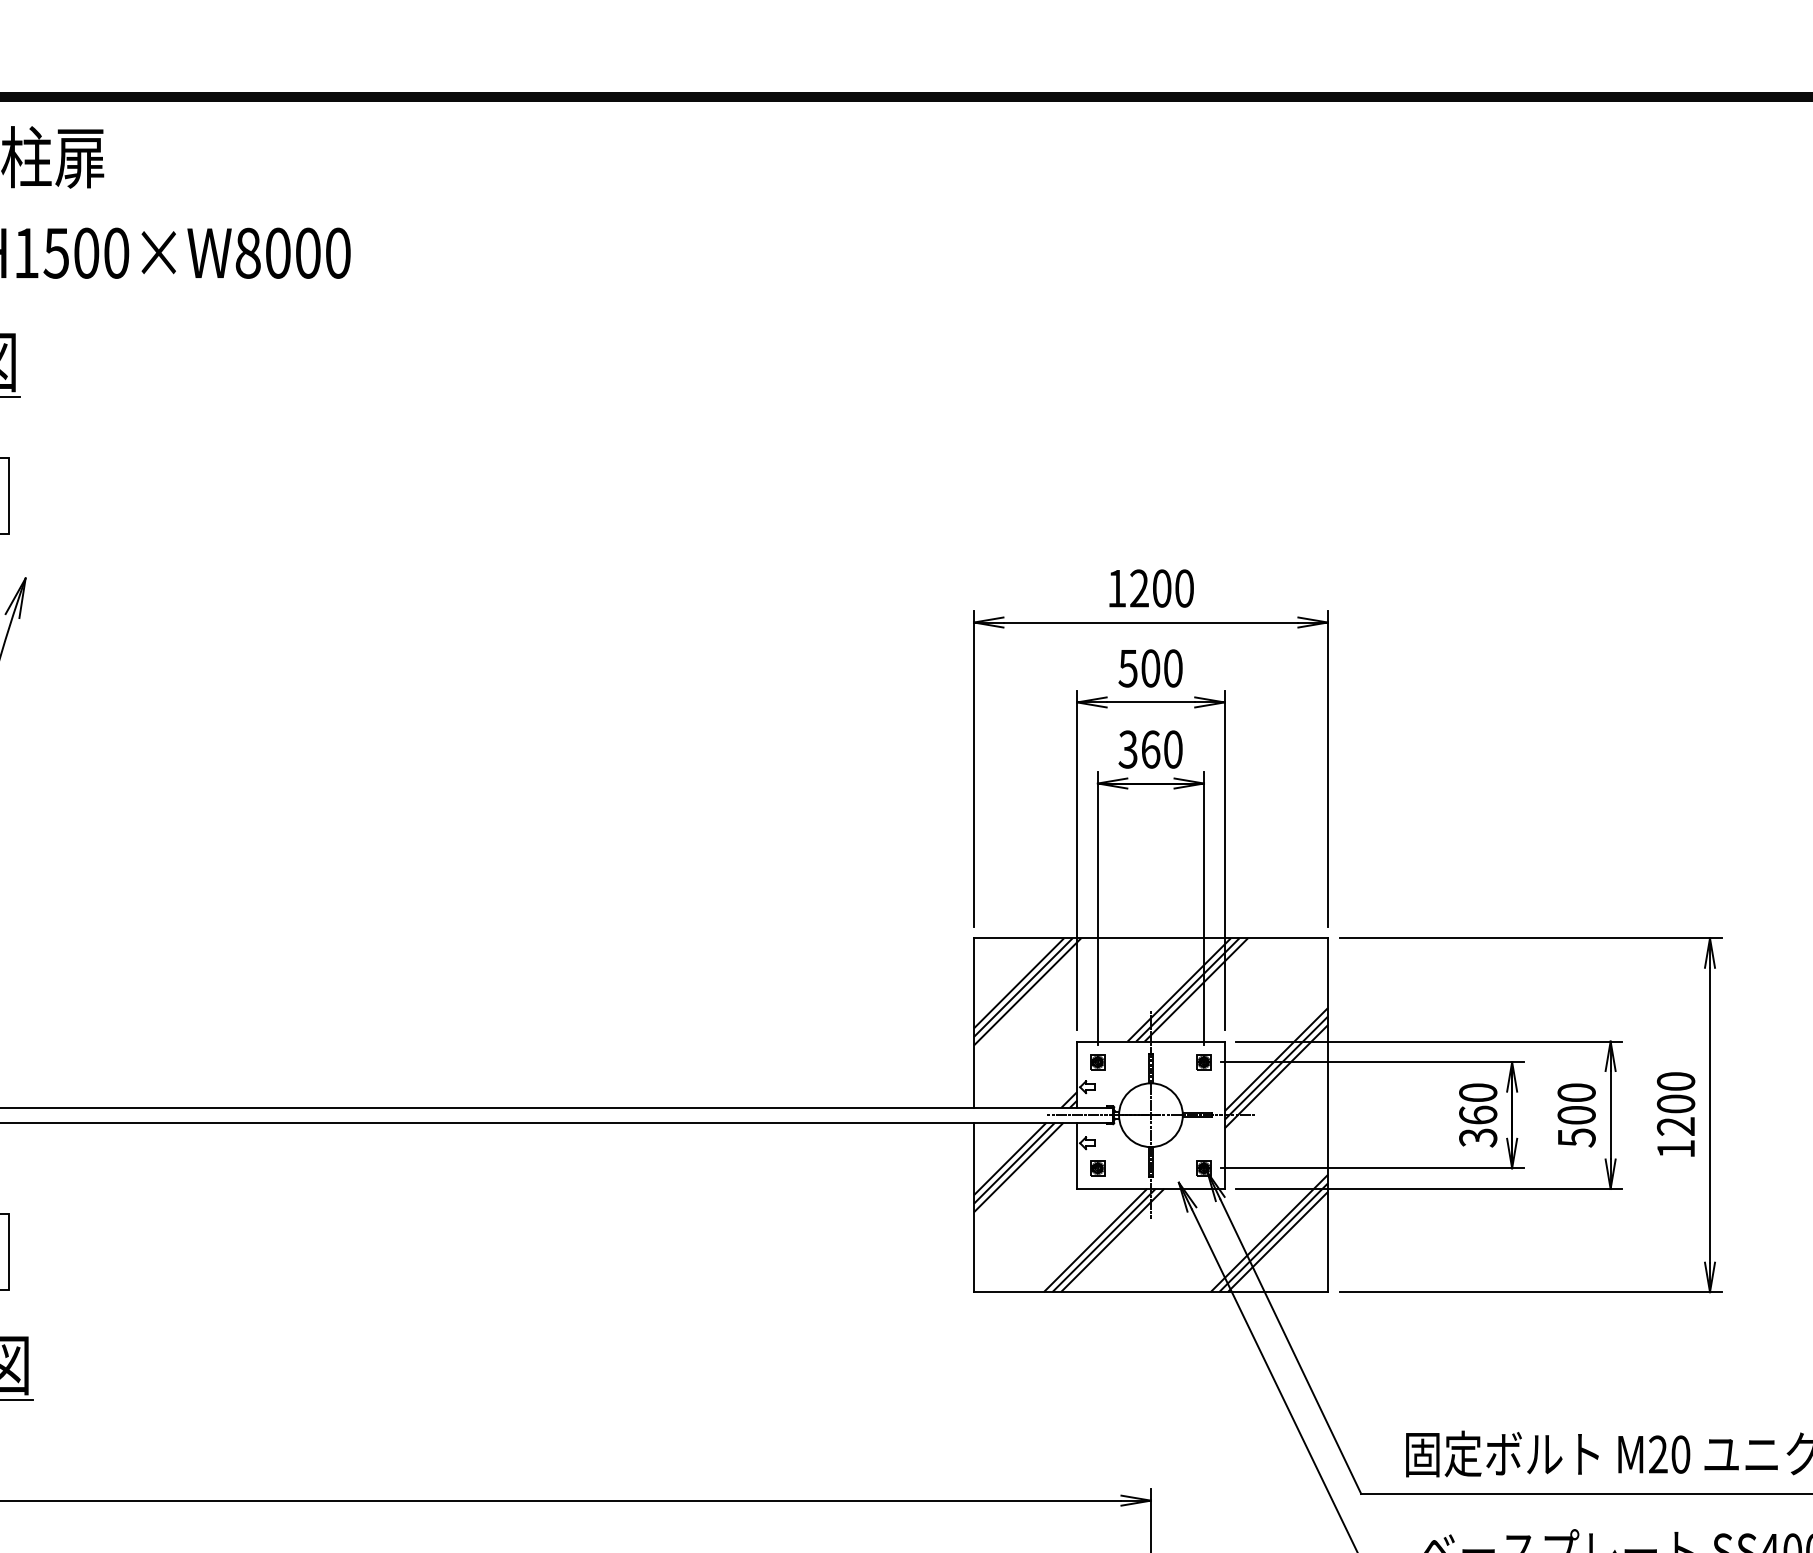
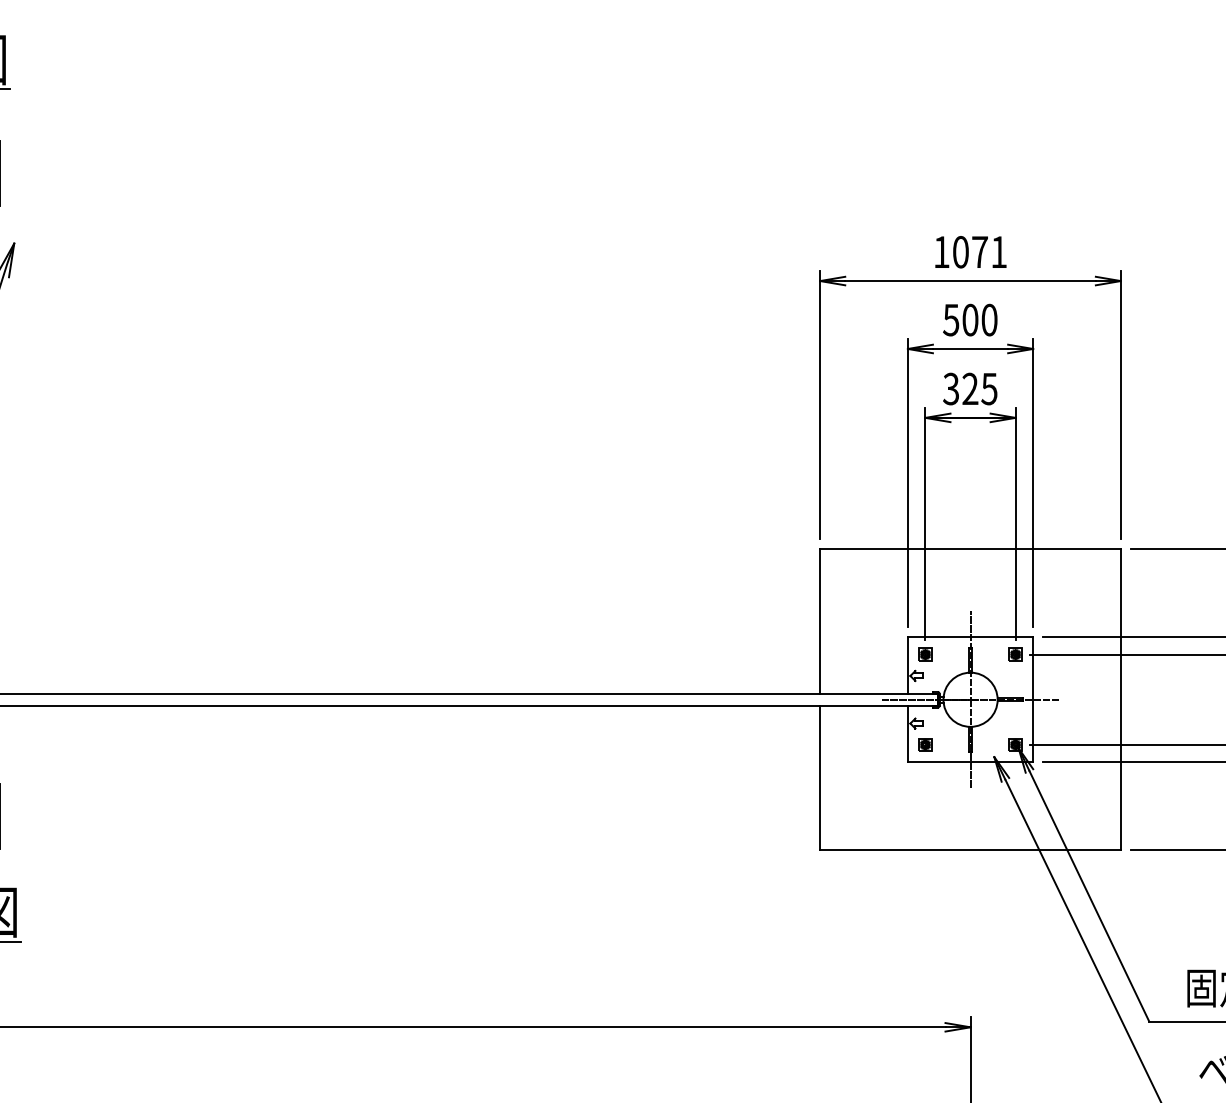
text: (1161, 588) -> (979, 252), 1200 -> 1071
text: (1161, 749) -> (979, 388), 360 -> 325
hatch: (1150, 1115) -> (970, 700), removed

